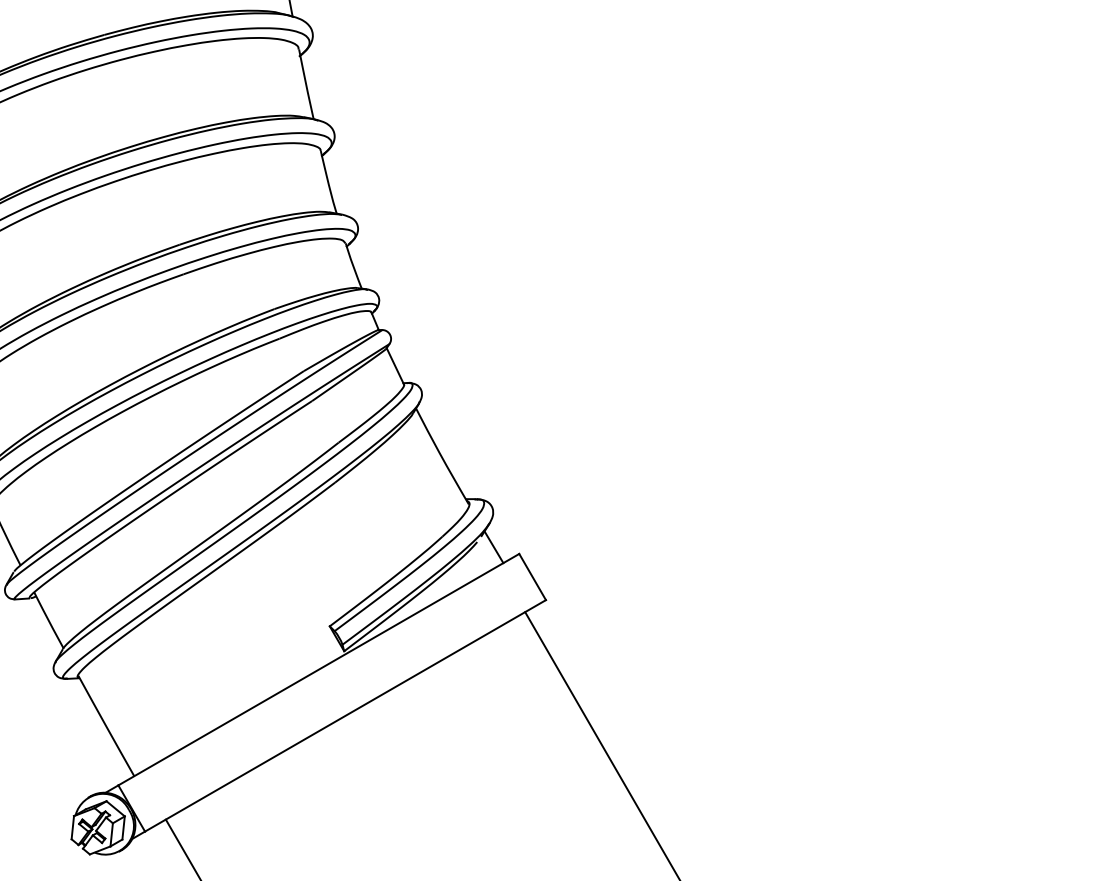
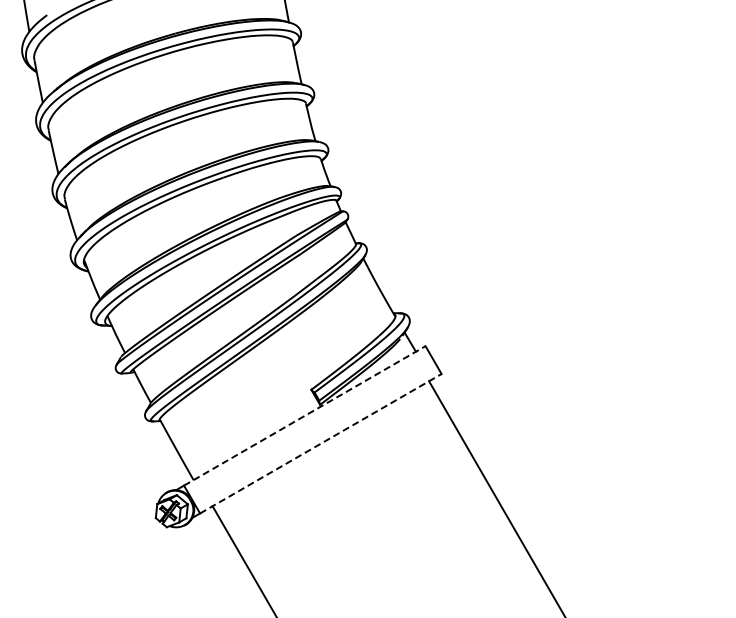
line: (320, 668) -> (305, 415), solid -> dashed
line: (346, 715) -> (321, 443), solid -> dashed

